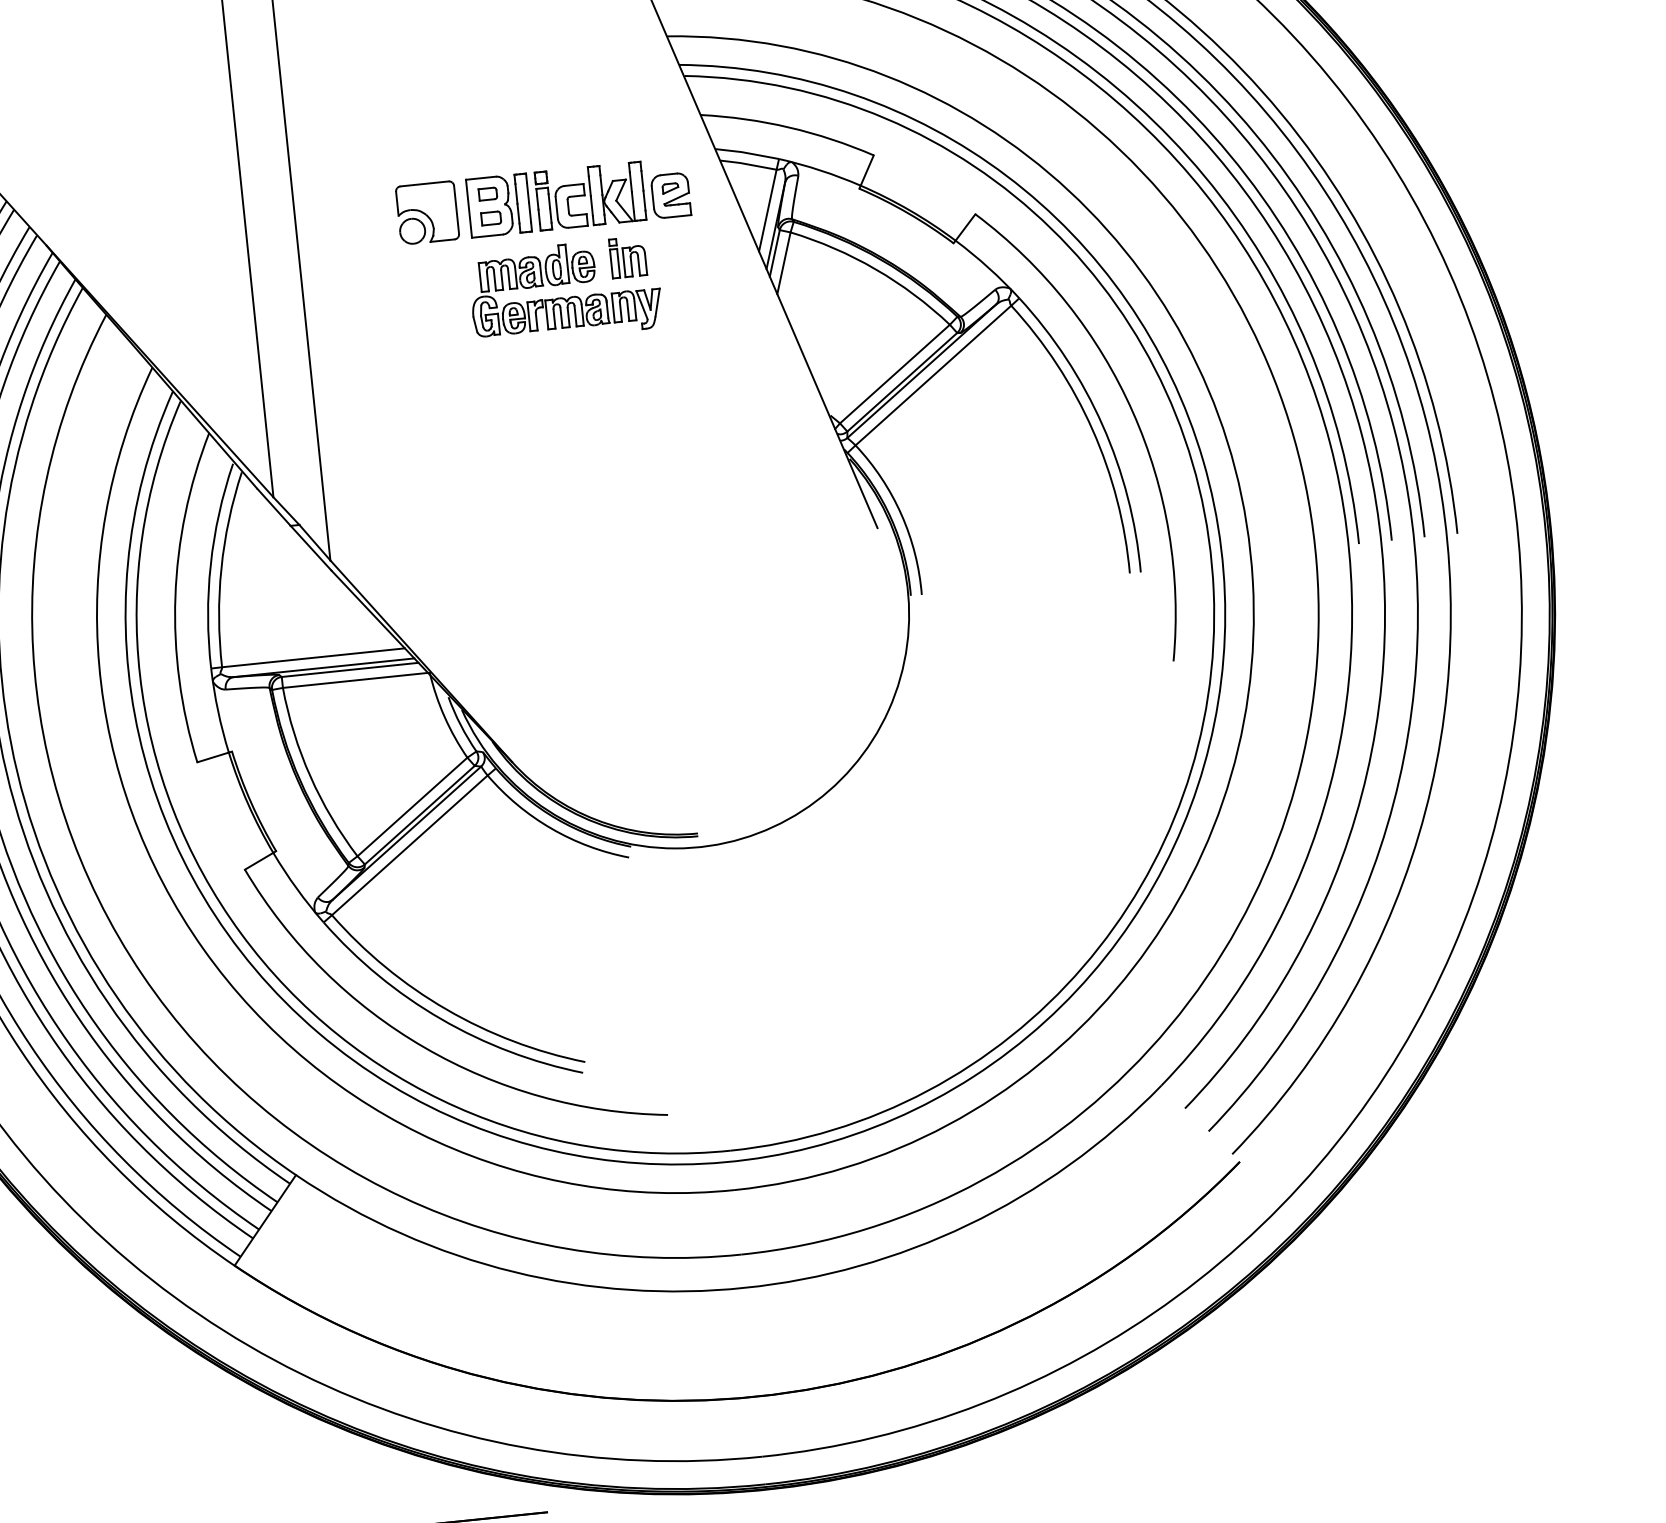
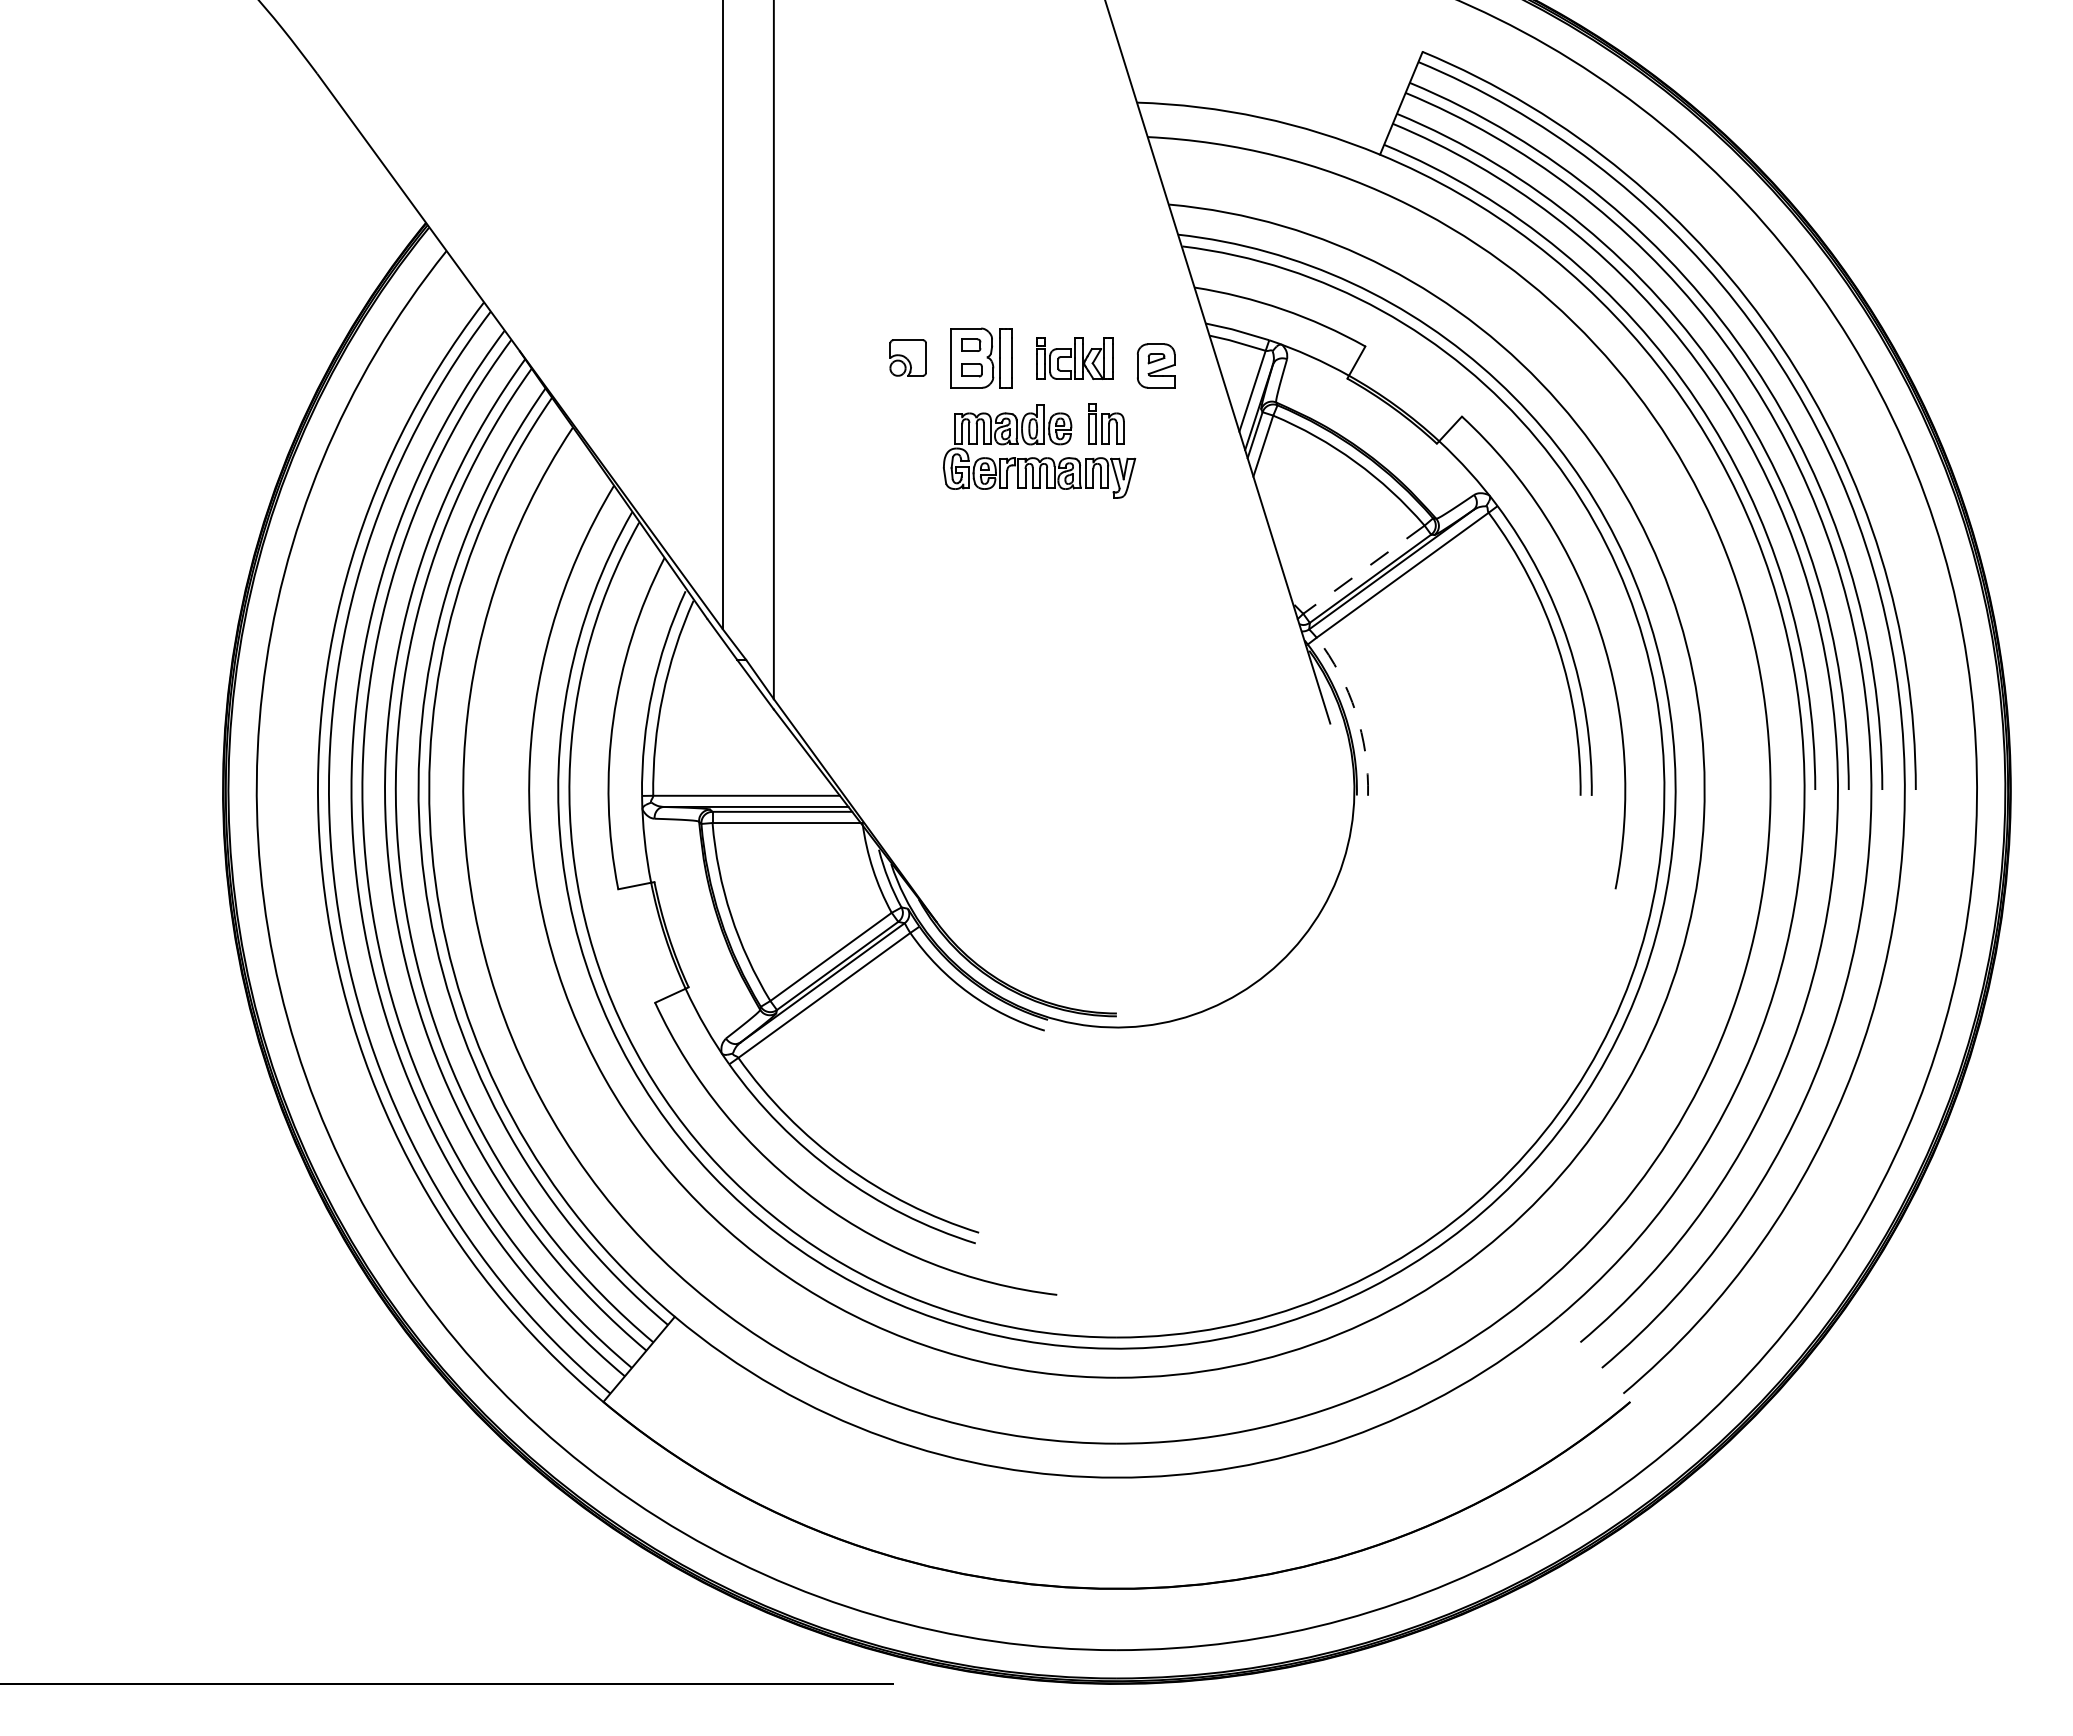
part: (590, 196) -> (1074, 358), size x0.7
part: (426, 212) -> (907, 357), size x0.6
line: (894, 373) -> (1363, 569), solid -> dashed
arc: (901, 514) -> (1355, 712), solid -> dashed

